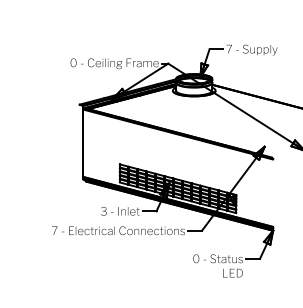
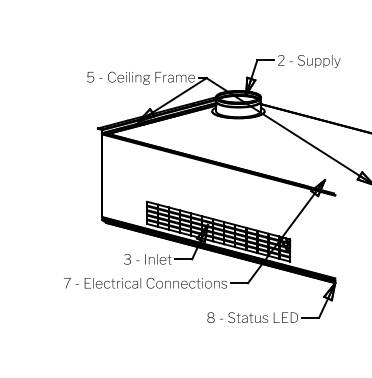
text: (252, 50) -> (309, 61), 7 -> 2
text: (73, 62) -> (90, 76), 0 -> 5
text: (205, 266) -> (252, 326), 0 -> 8

